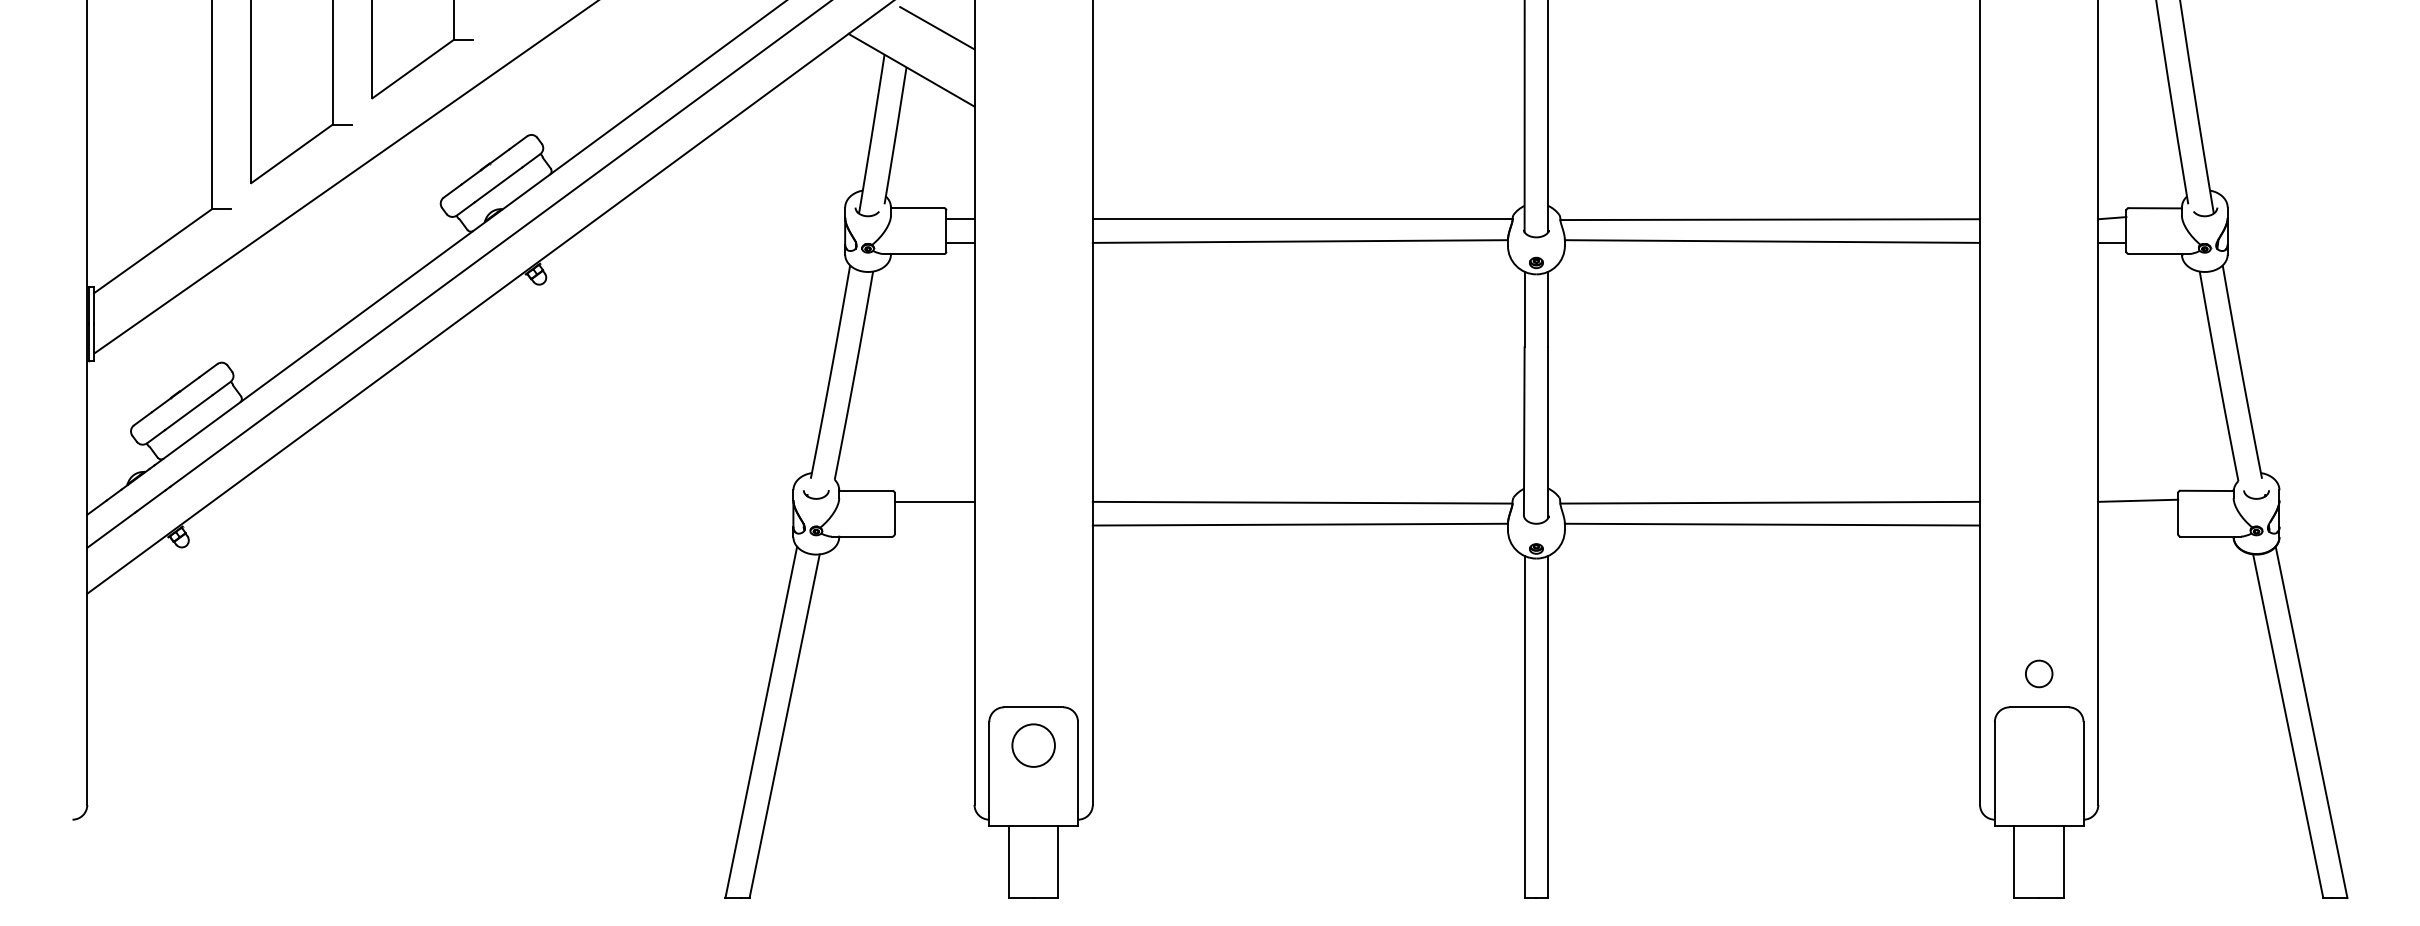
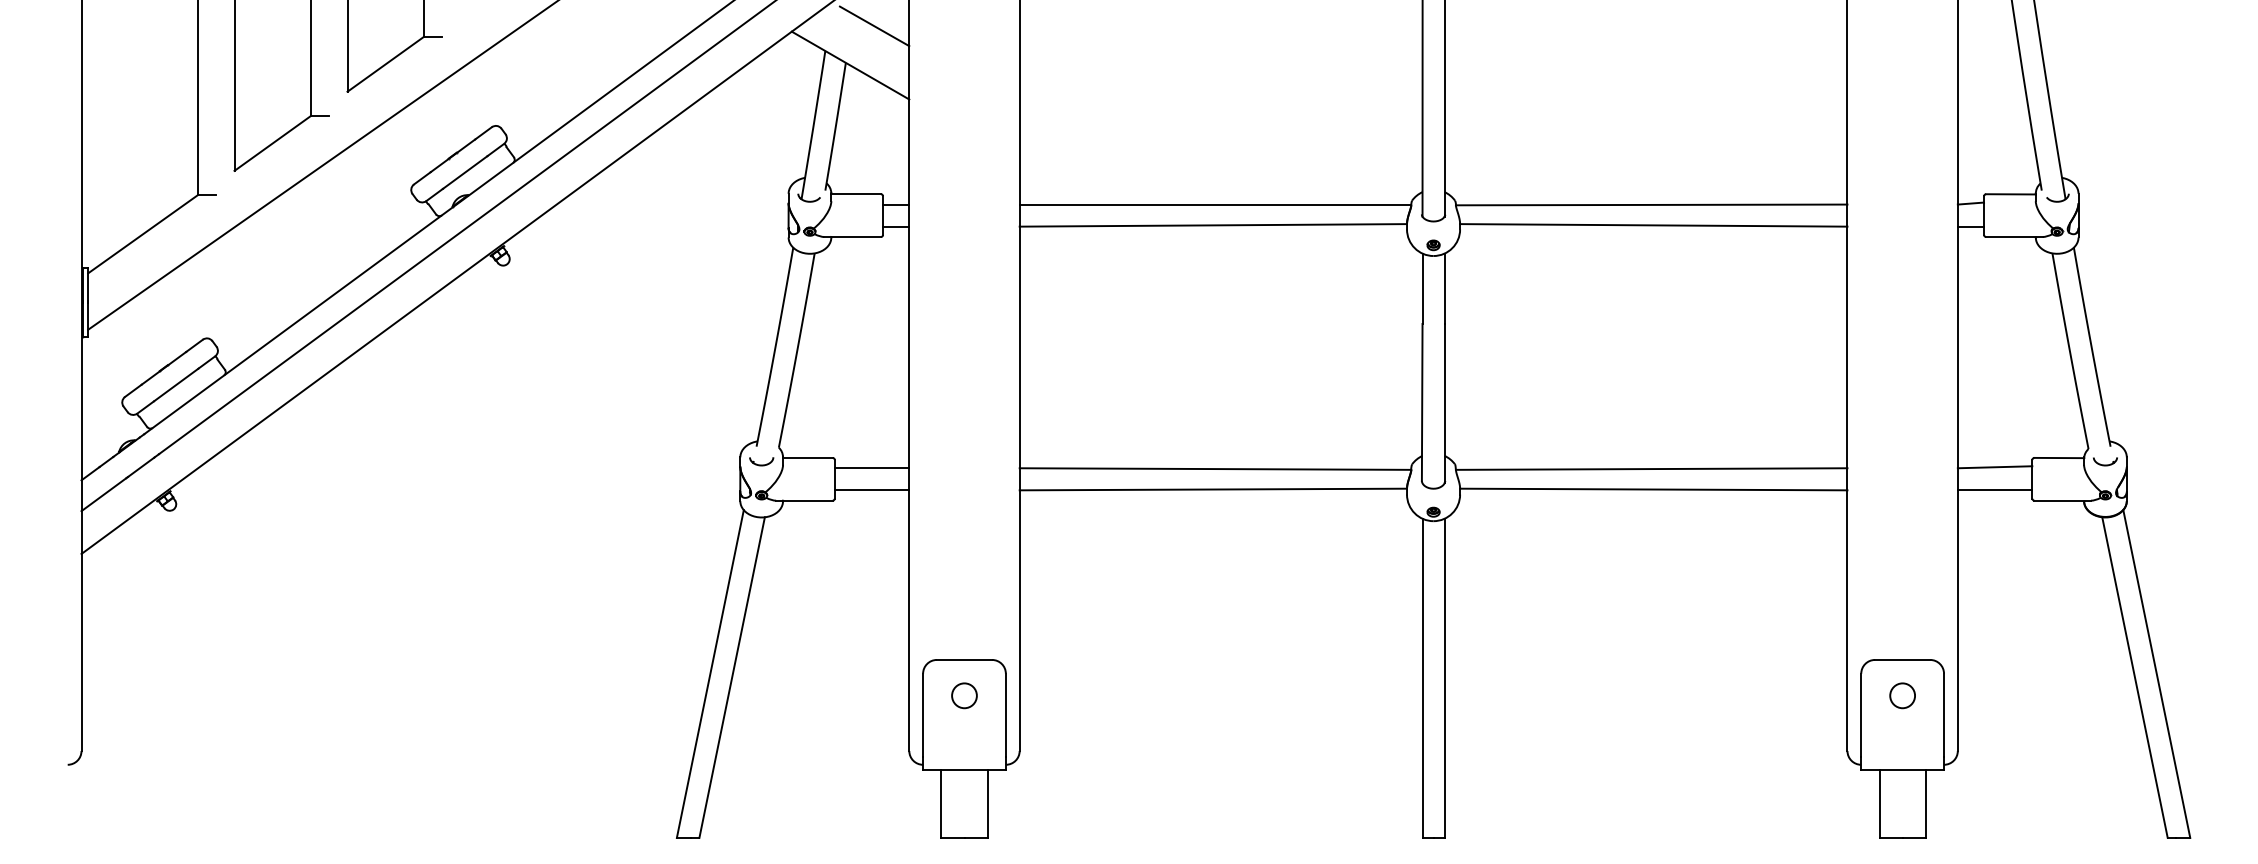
line: (934, 525) -> (871, 490), added
line: (2137, 525) -> (1994, 490), added
circle: (2039, 673) -> (1902, 695), moved
circle: (1033, 745) -> (964, 695), size x0.62

